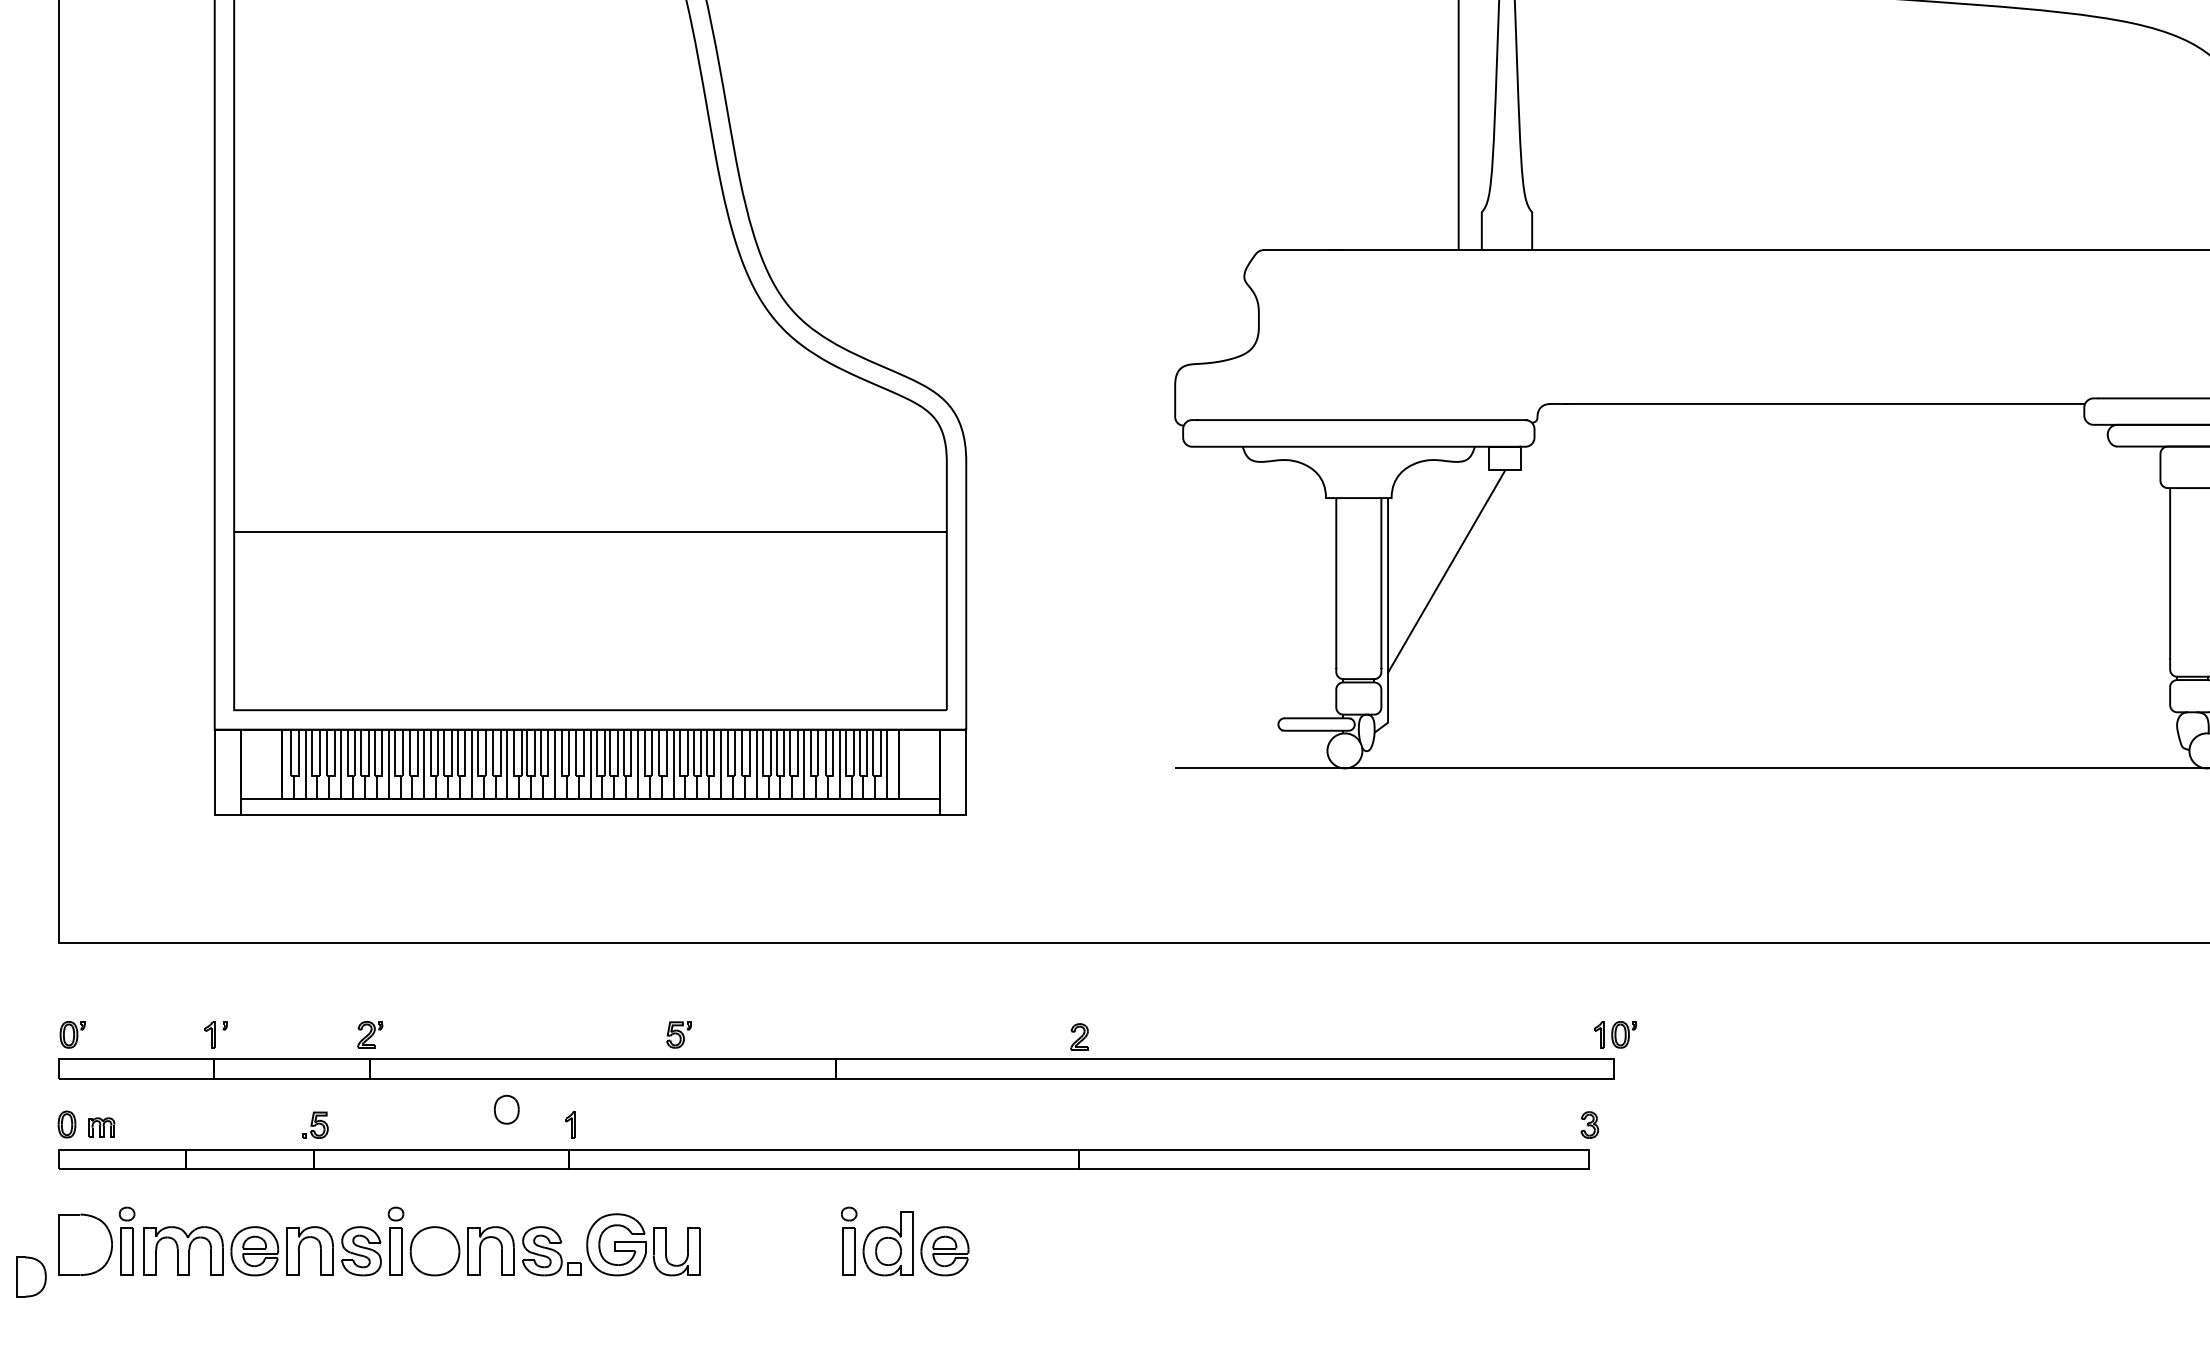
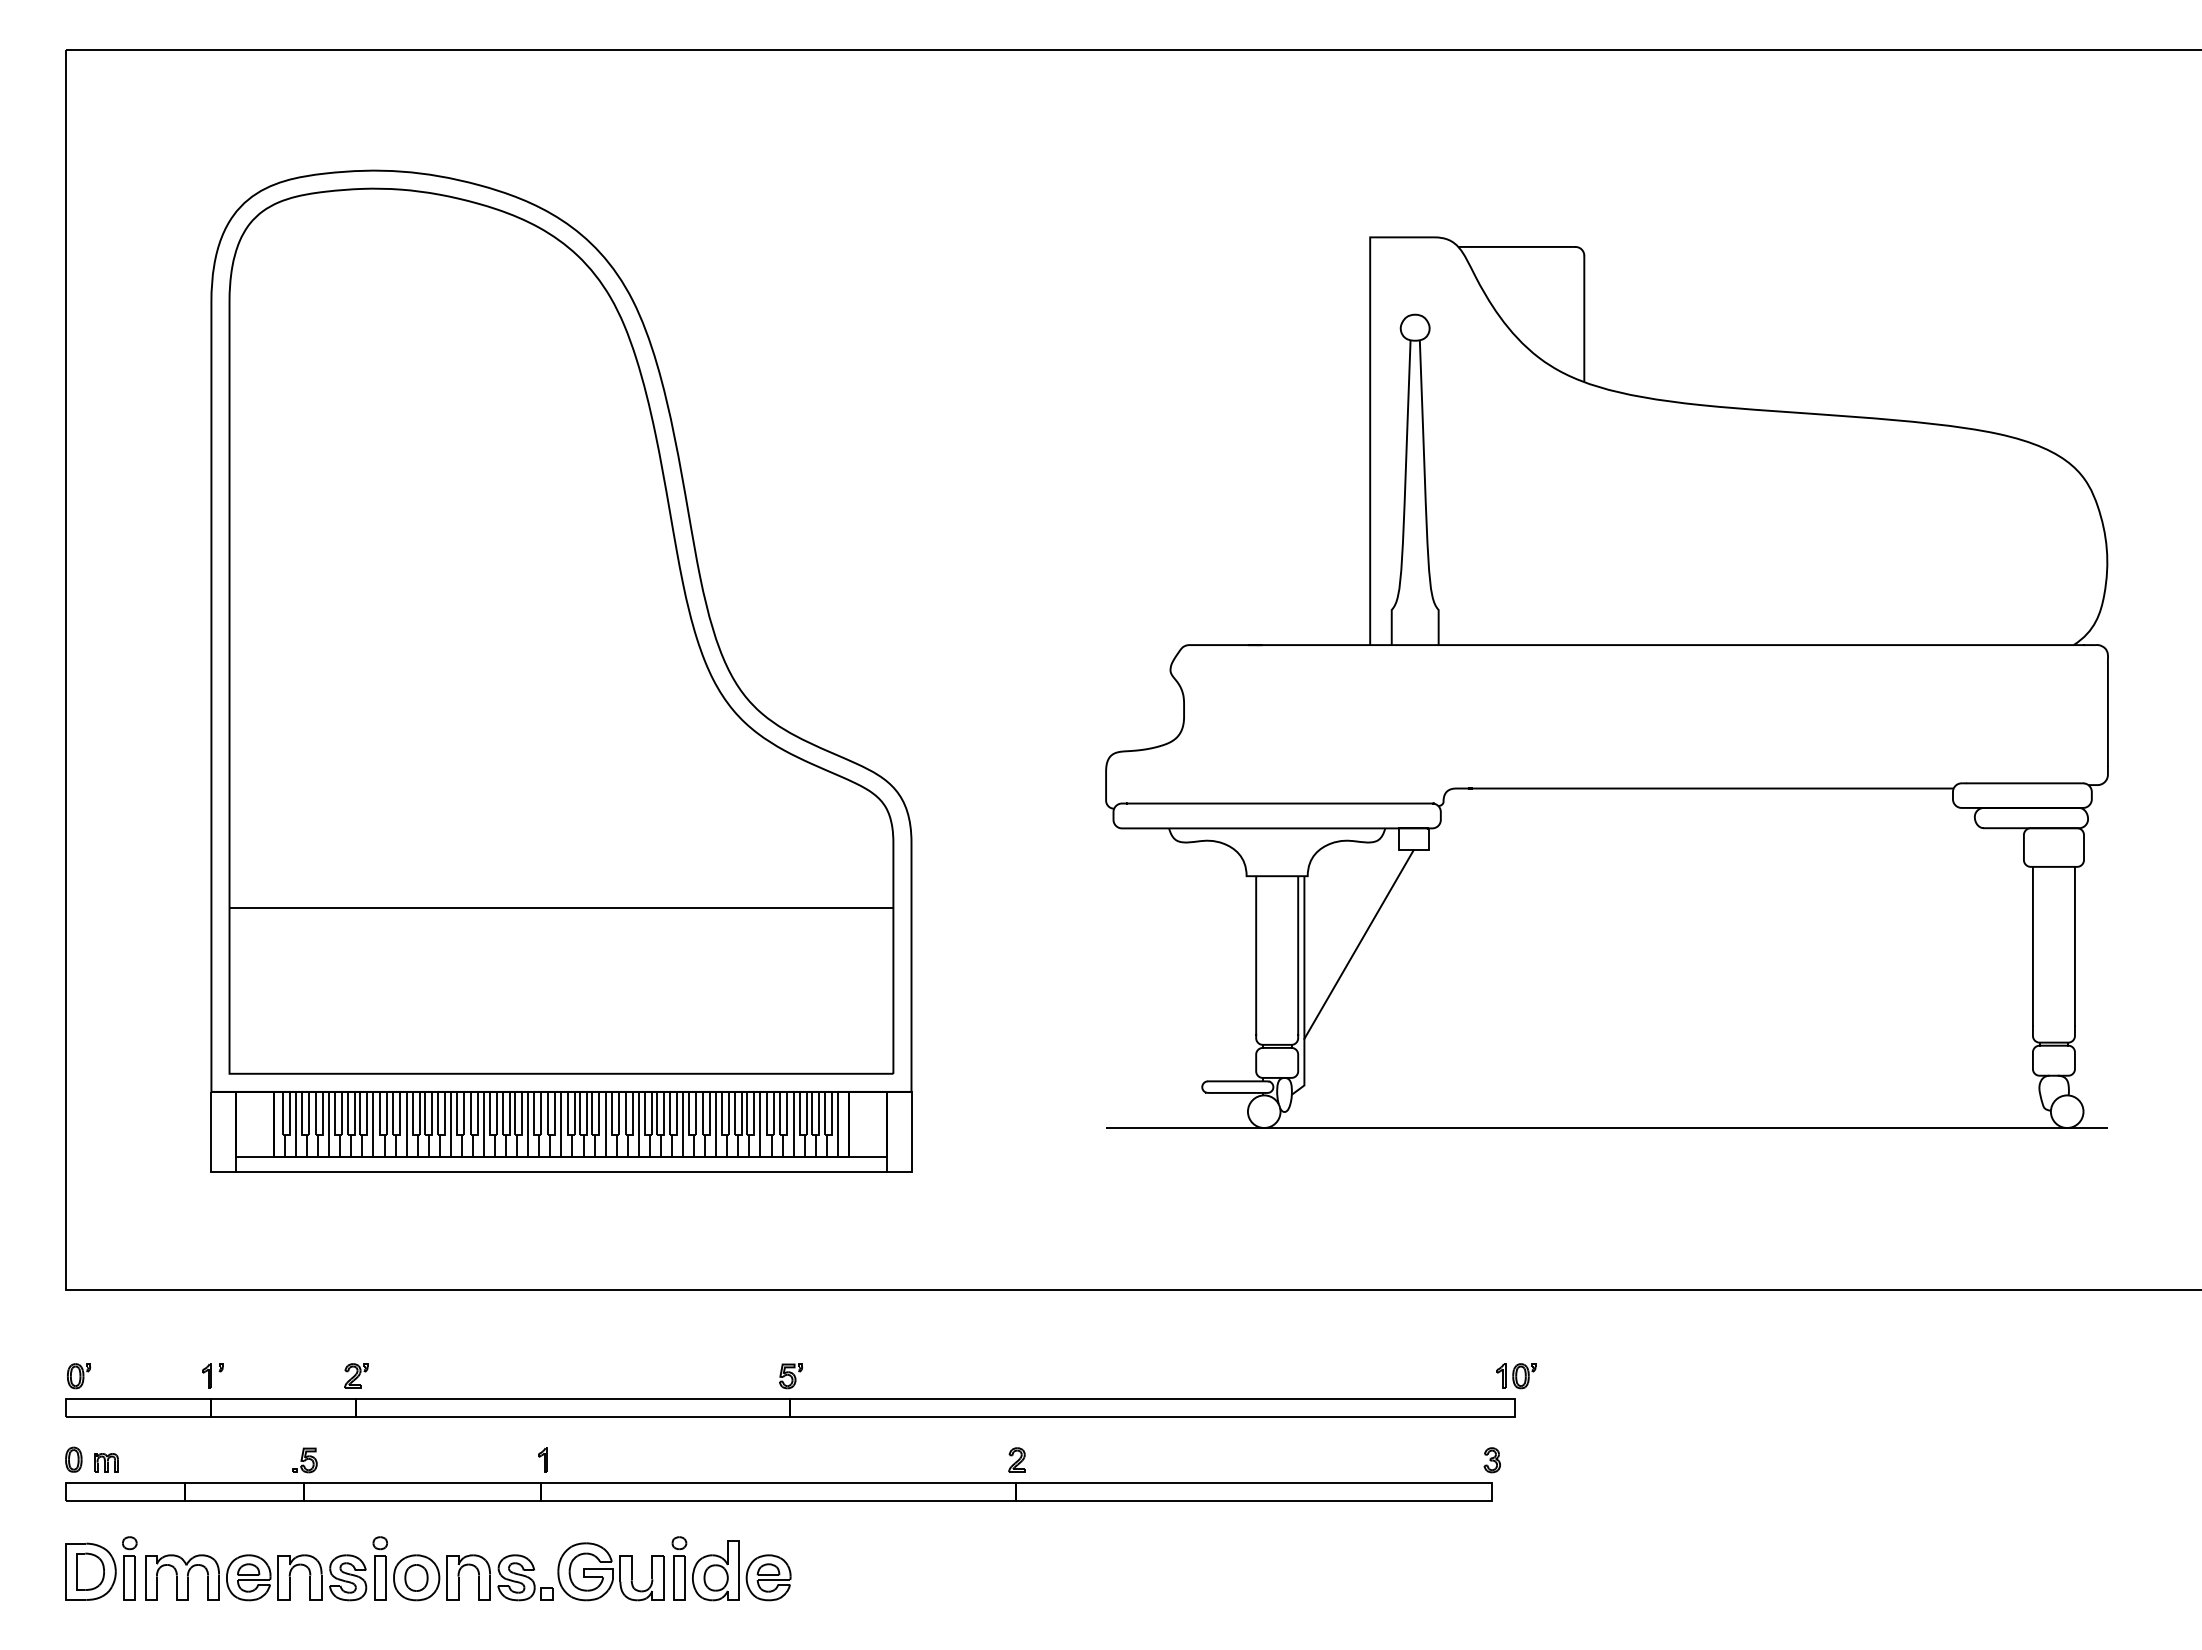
part: (678, 1035) -> (790, 1376), moved
part: (1078, 1036) -> (1016, 1459), moved
part: (506, 1109) -> (416, 1577), moved
part: (905, 1241) -> (731, 1568), moved
part: (31, 1276) -> (90, 1571), moved

